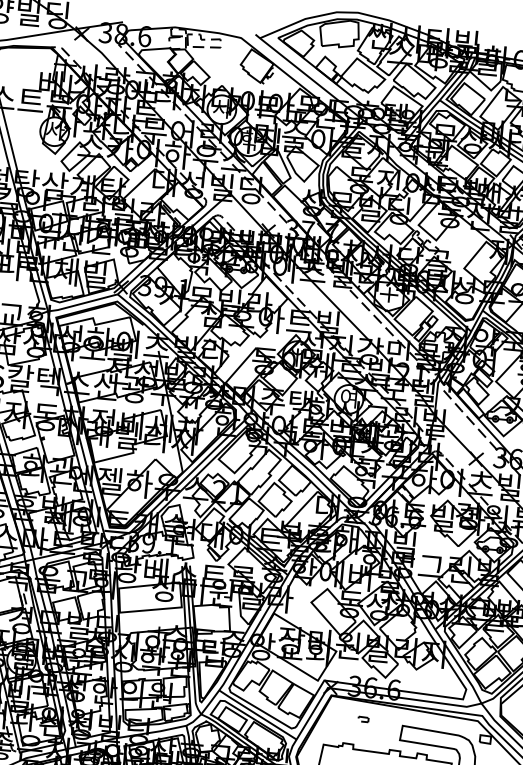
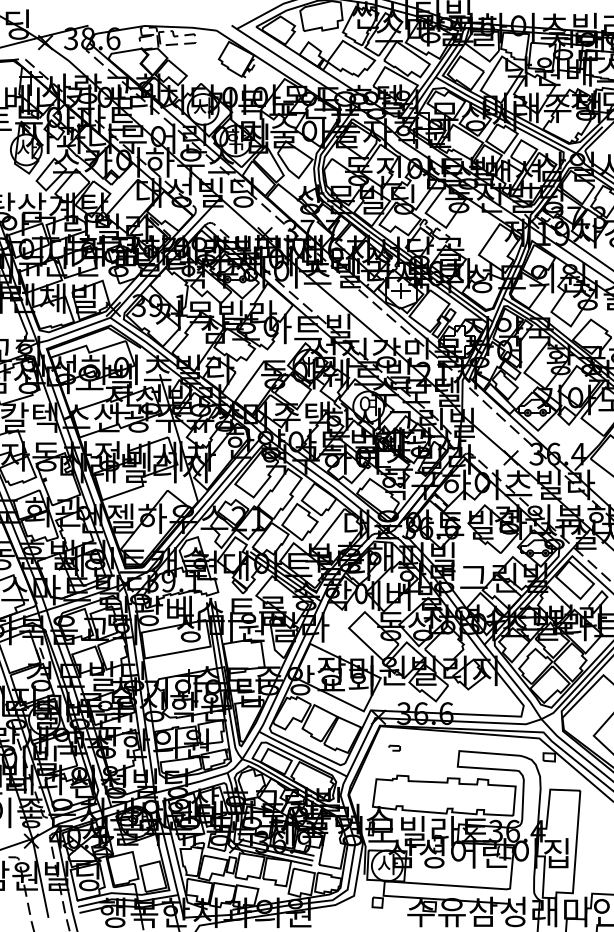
part: (363, 718) -> (394, 747), moved

